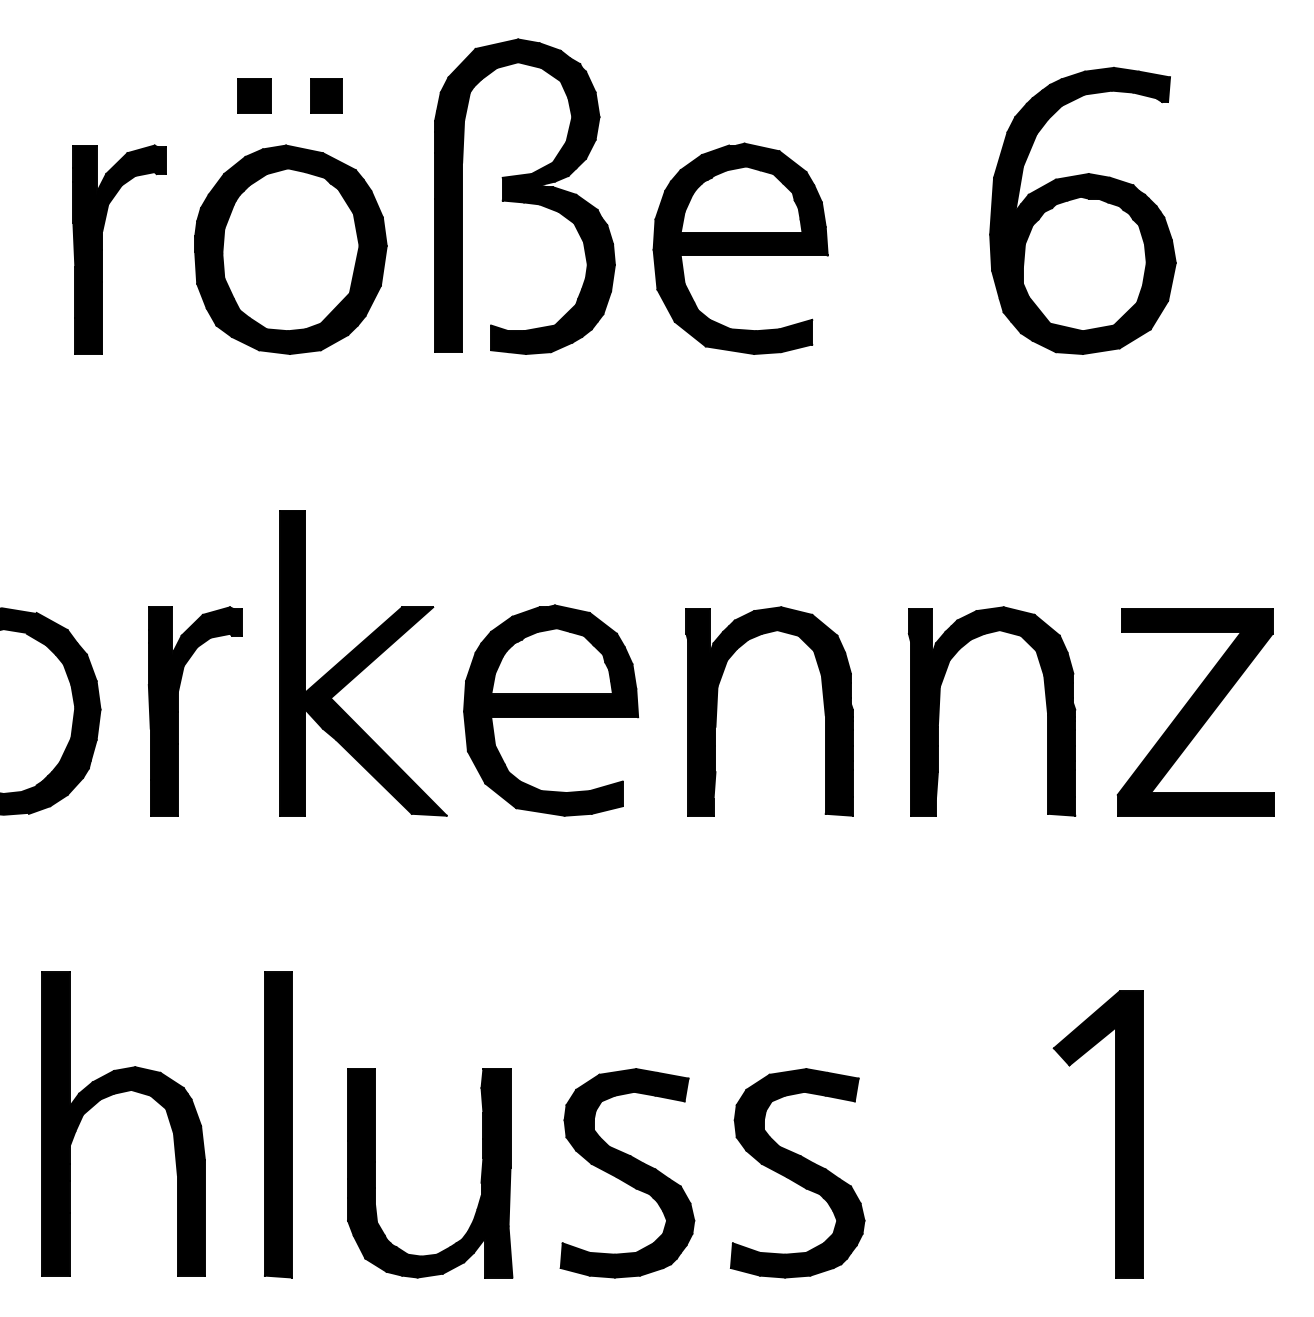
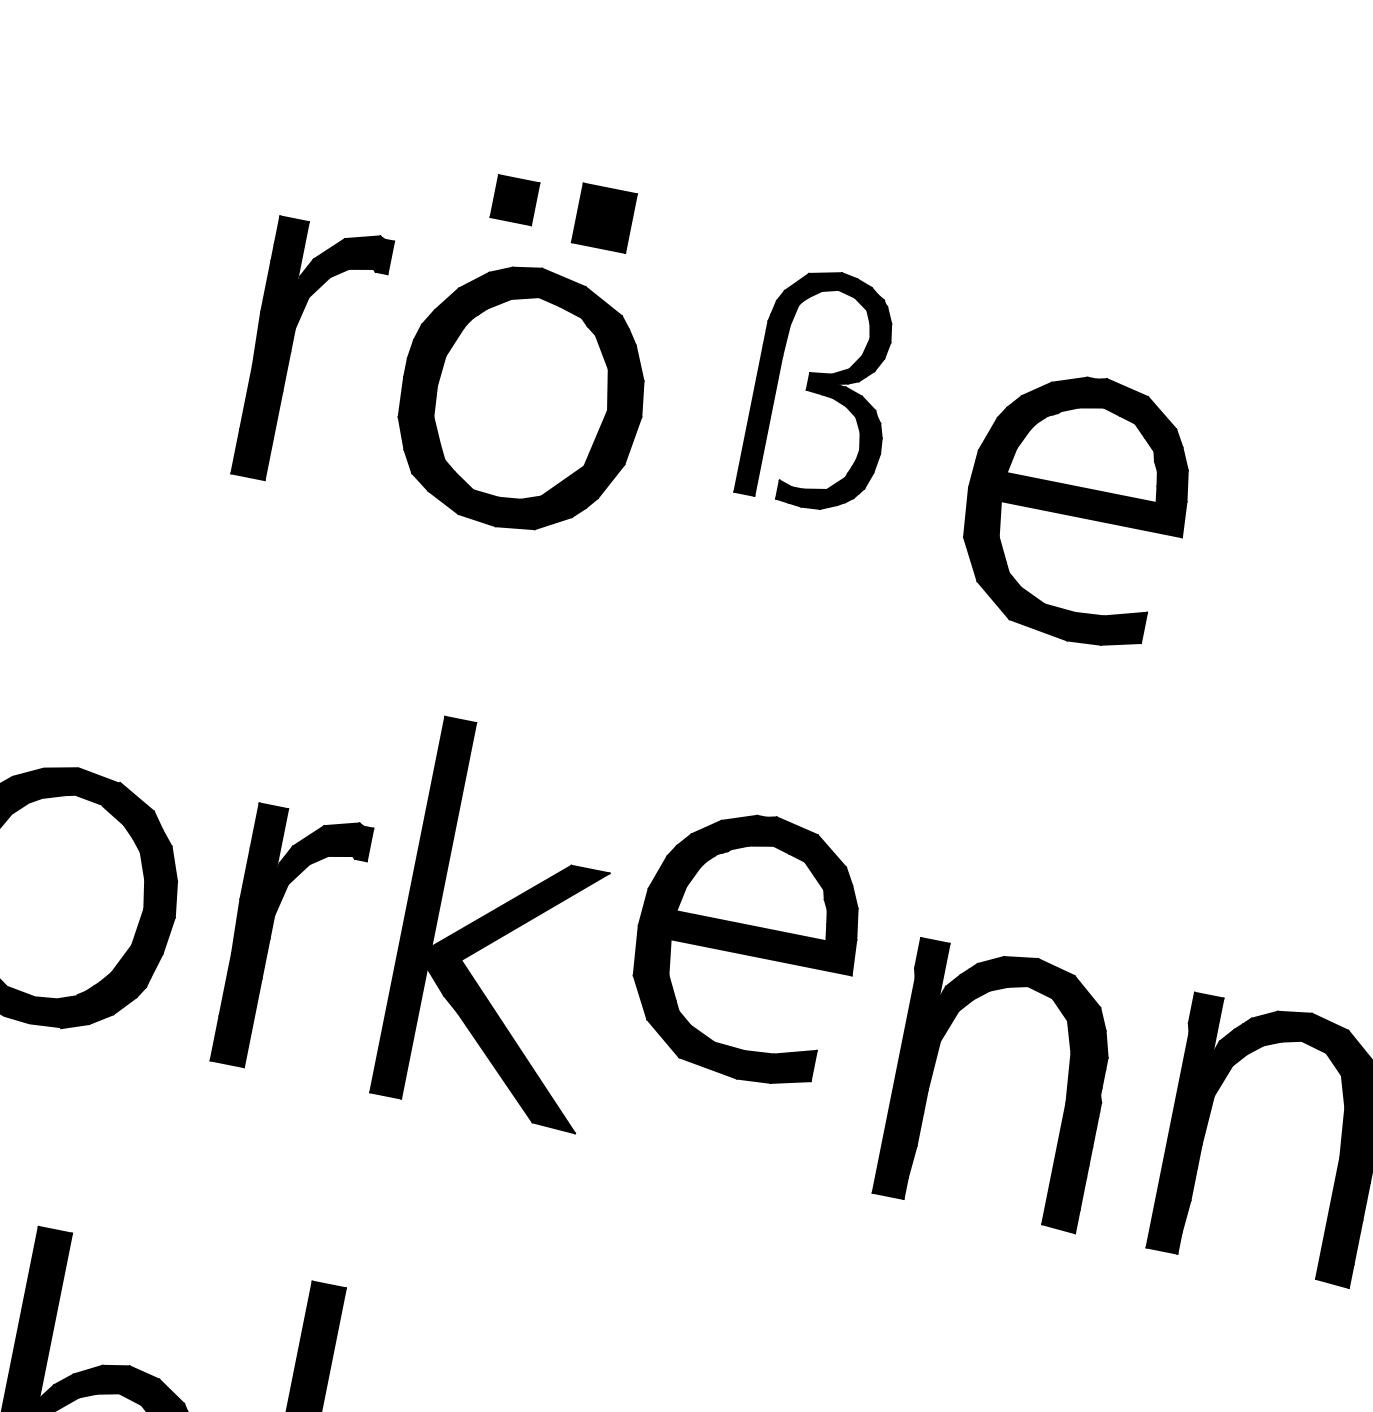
part: (326, 95) -> (604, 216), size x1.4
part: (524, 196) -> (823, 390), size x0.6
part: (551, 710) -> (746, 945), moved

